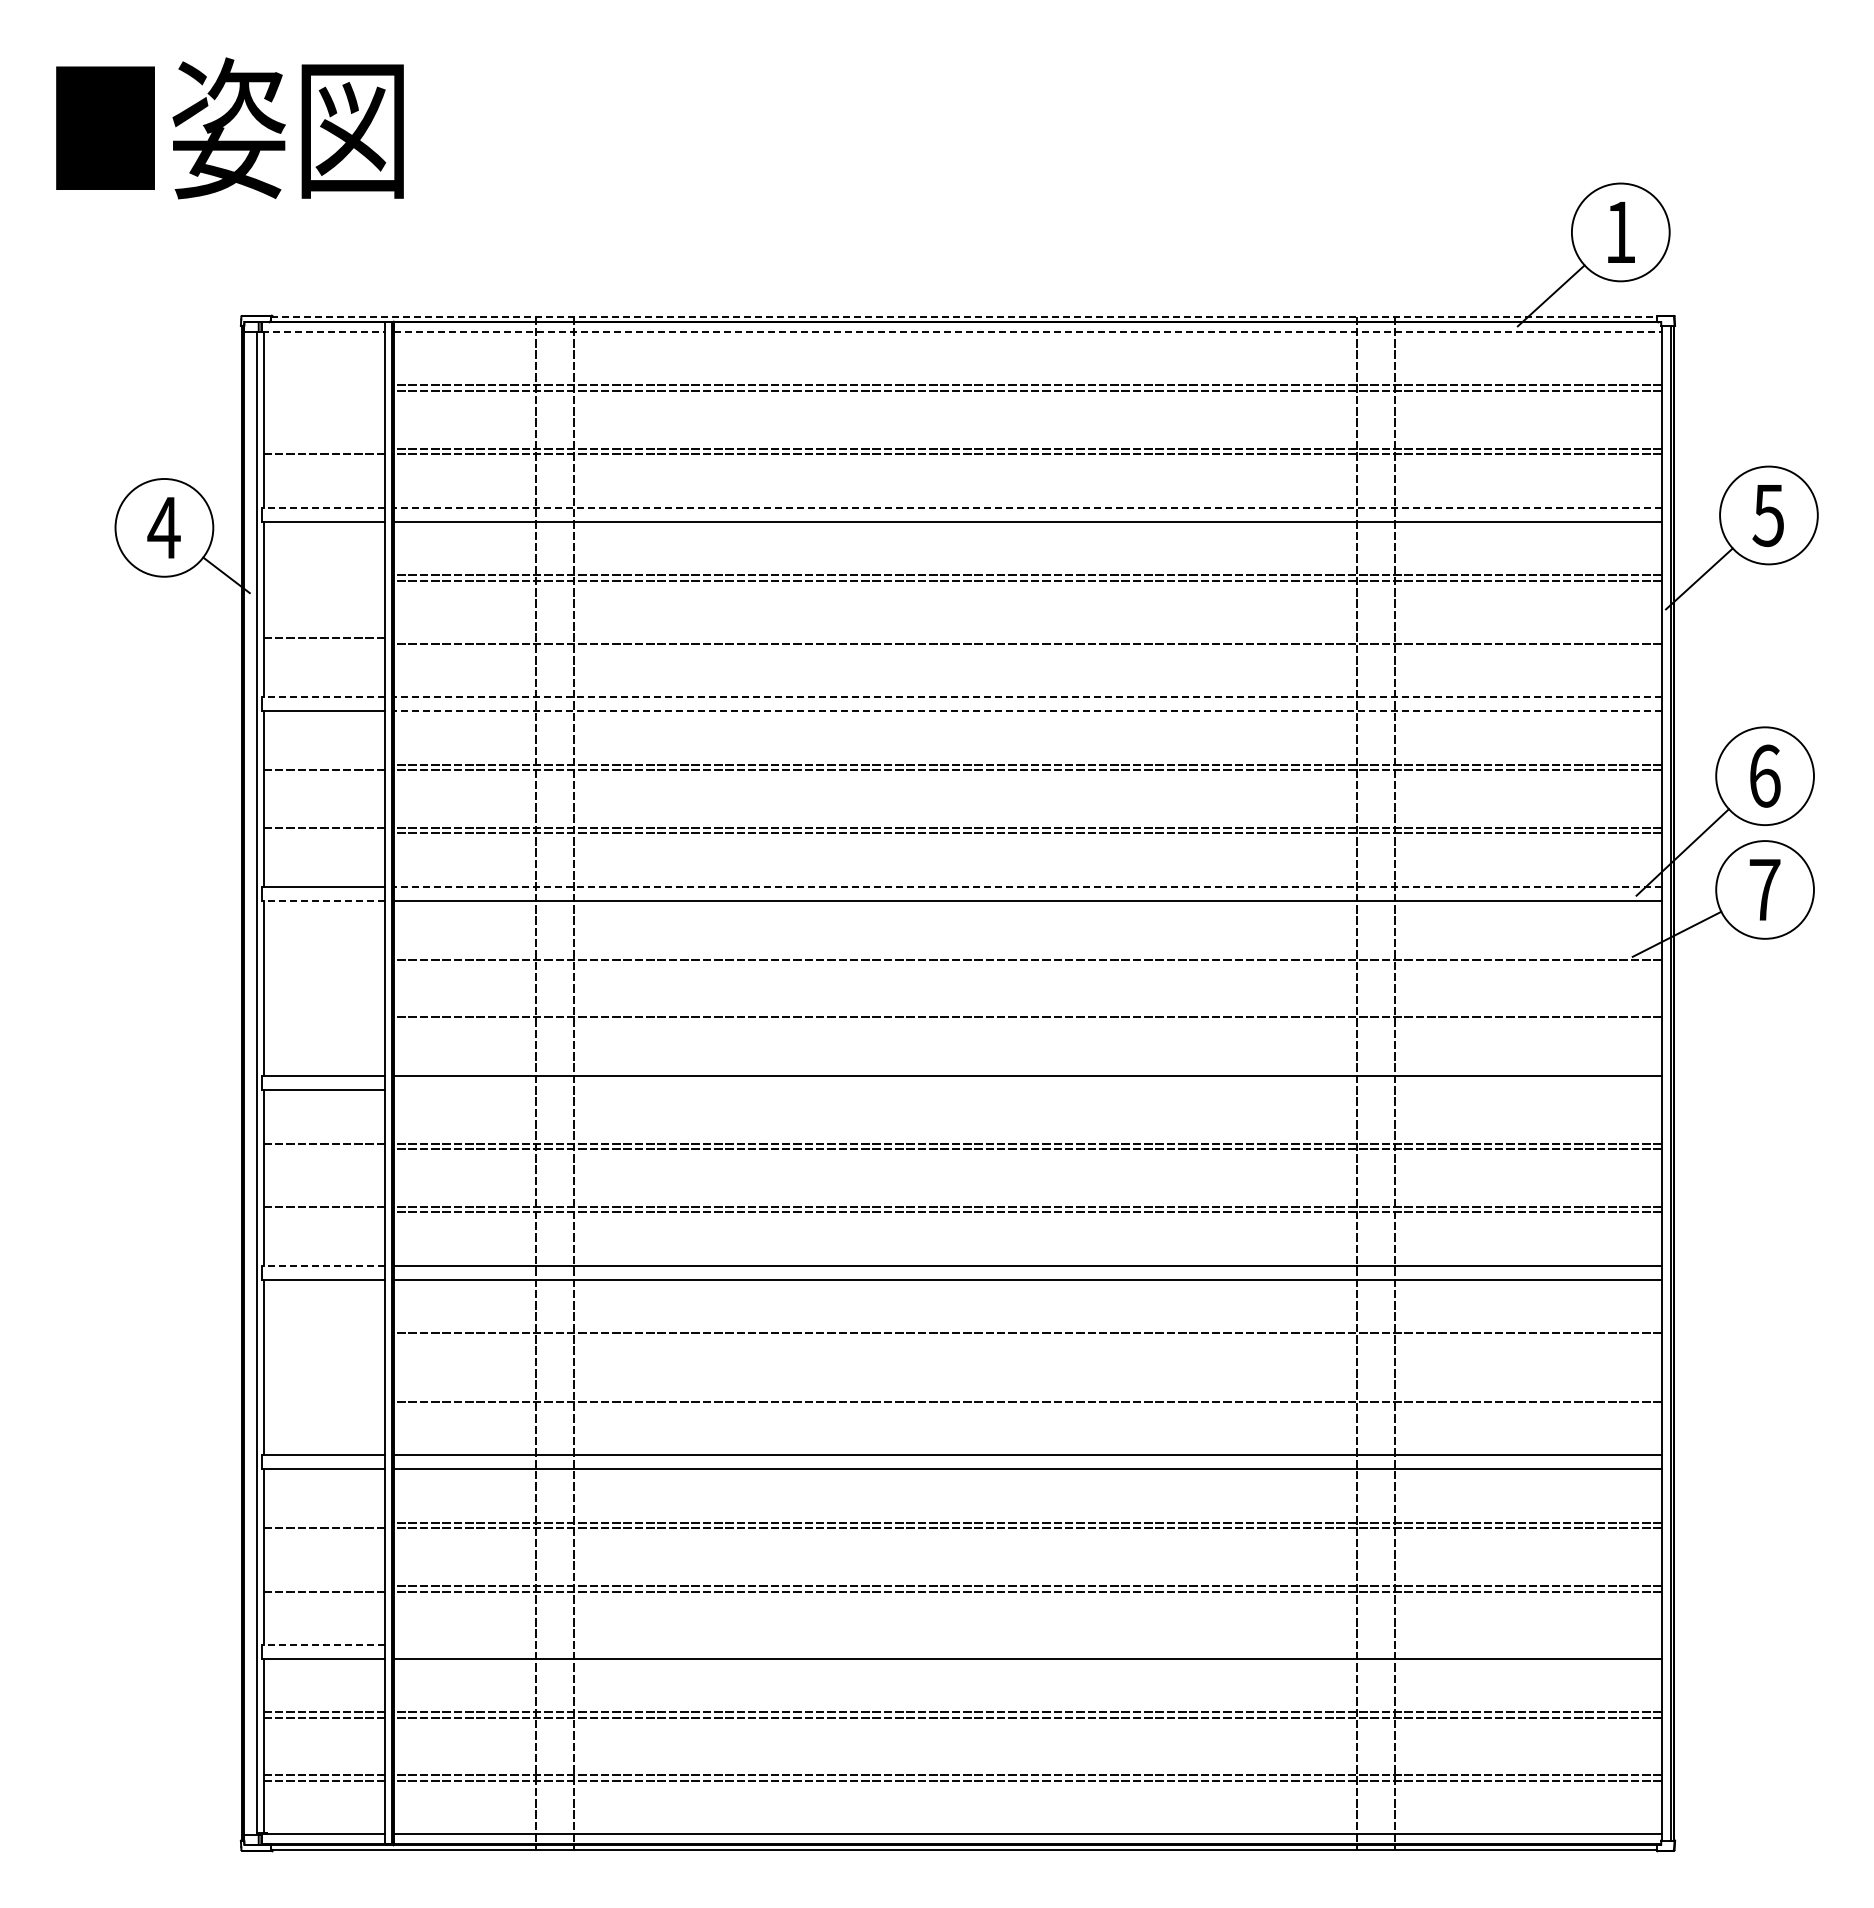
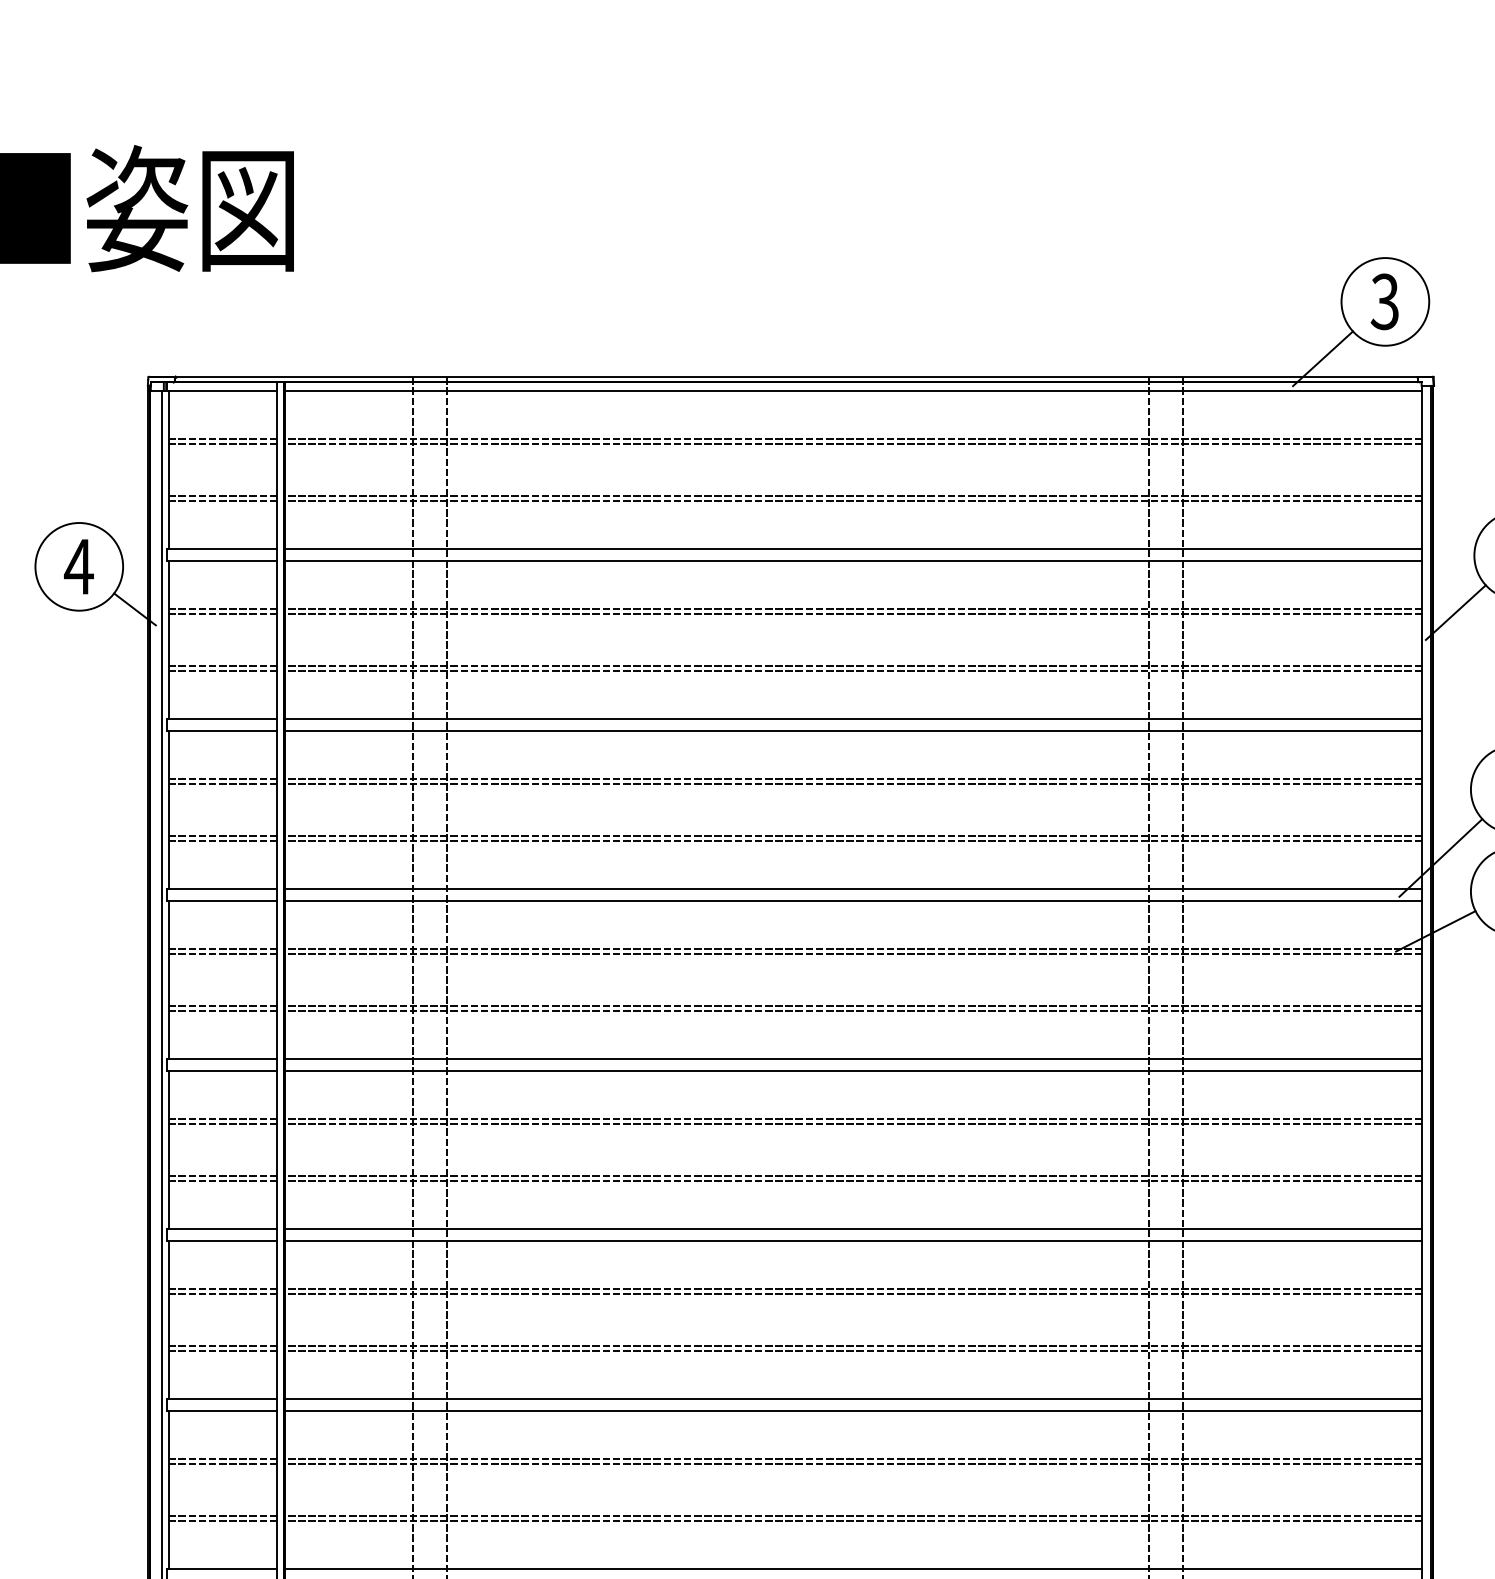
text: (1619, 231) -> (1384, 301), 1 -> 3
line: (964, 316) -> (796, 377), dashed -> solid
line: (323, 332) -> (221, 391), dashed -> solid
line: (1028, 332) -> (854, 391), dashed -> solid
line: (324, 385) -> (222, 439), added
line: (324, 391) -> (222, 444), added
line: (324, 448) -> (222, 495), added
line: (323, 507) -> (221, 548), dashed -> solid
line: (1027, 507) -> (853, 548), dashed -> solid
line: (324, 574) -> (222, 608), added
line: (324, 580) -> (222, 614), added
line: (1027, 638) -> (853, 666), added
line: (324, 643) -> (222, 670), added
line: (323, 697) -> (221, 718), dashed -> solid
line: (1027, 697) -> (853, 718), dashed -> solid
line: (1027, 711) -> (853, 731), dashed -> solid
line: (324, 764) -> (222, 779), added
line: (324, 833) -> (222, 840), added
line: (1027, 886) -> (853, 888), dashed -> solid
line: (323, 900) -> (221, 901), dashed -> solid
line: (324, 954) -> (222, 949), added
line: (1027, 954) -> (853, 949), added
line: (324, 959) -> (222, 953), added
line: (324, 1017) -> (222, 1005), added
line: (324, 1022) -> (222, 1010), added
line: (1027, 1022) -> (853, 1010), added
line: (1027, 1090) -> (853, 1071), added
line: (324, 1149) -> (222, 1124), added
line: (324, 1212) -> (222, 1180), added
line: (323, 1265) -> (221, 1228), dashed -> solid
line: (324, 1333) -> (222, 1289), added
line: (324, 1338) -> (222, 1293), added
line: (1027, 1338) -> (853, 1293), added
line: (324, 1396) -> (222, 1345), added
line: (1027, 1396) -> (853, 1345), added
line: (324, 1402) -> (222, 1351), added
line: (324, 1522) -> (222, 1458), added
line: (324, 1585) -> (222, 1515), added
line: (323, 1644) -> (221, 1568), dashed -> solid
line: (1027, 1644) -> (853, 1568), added

